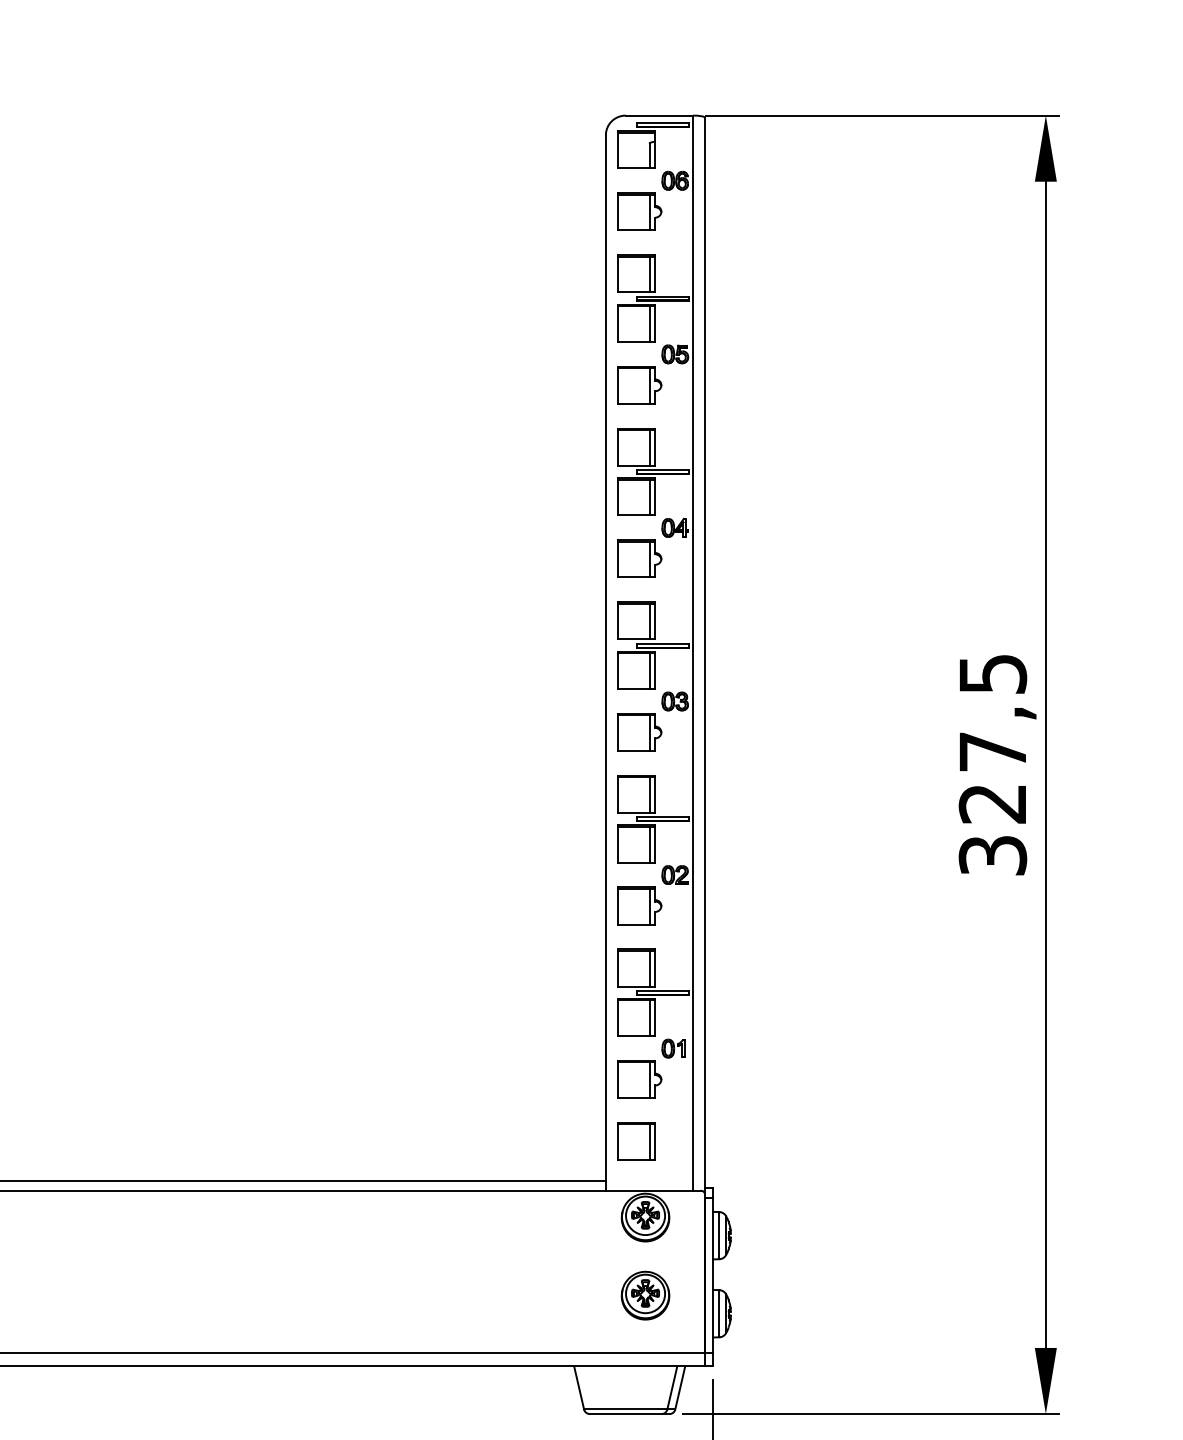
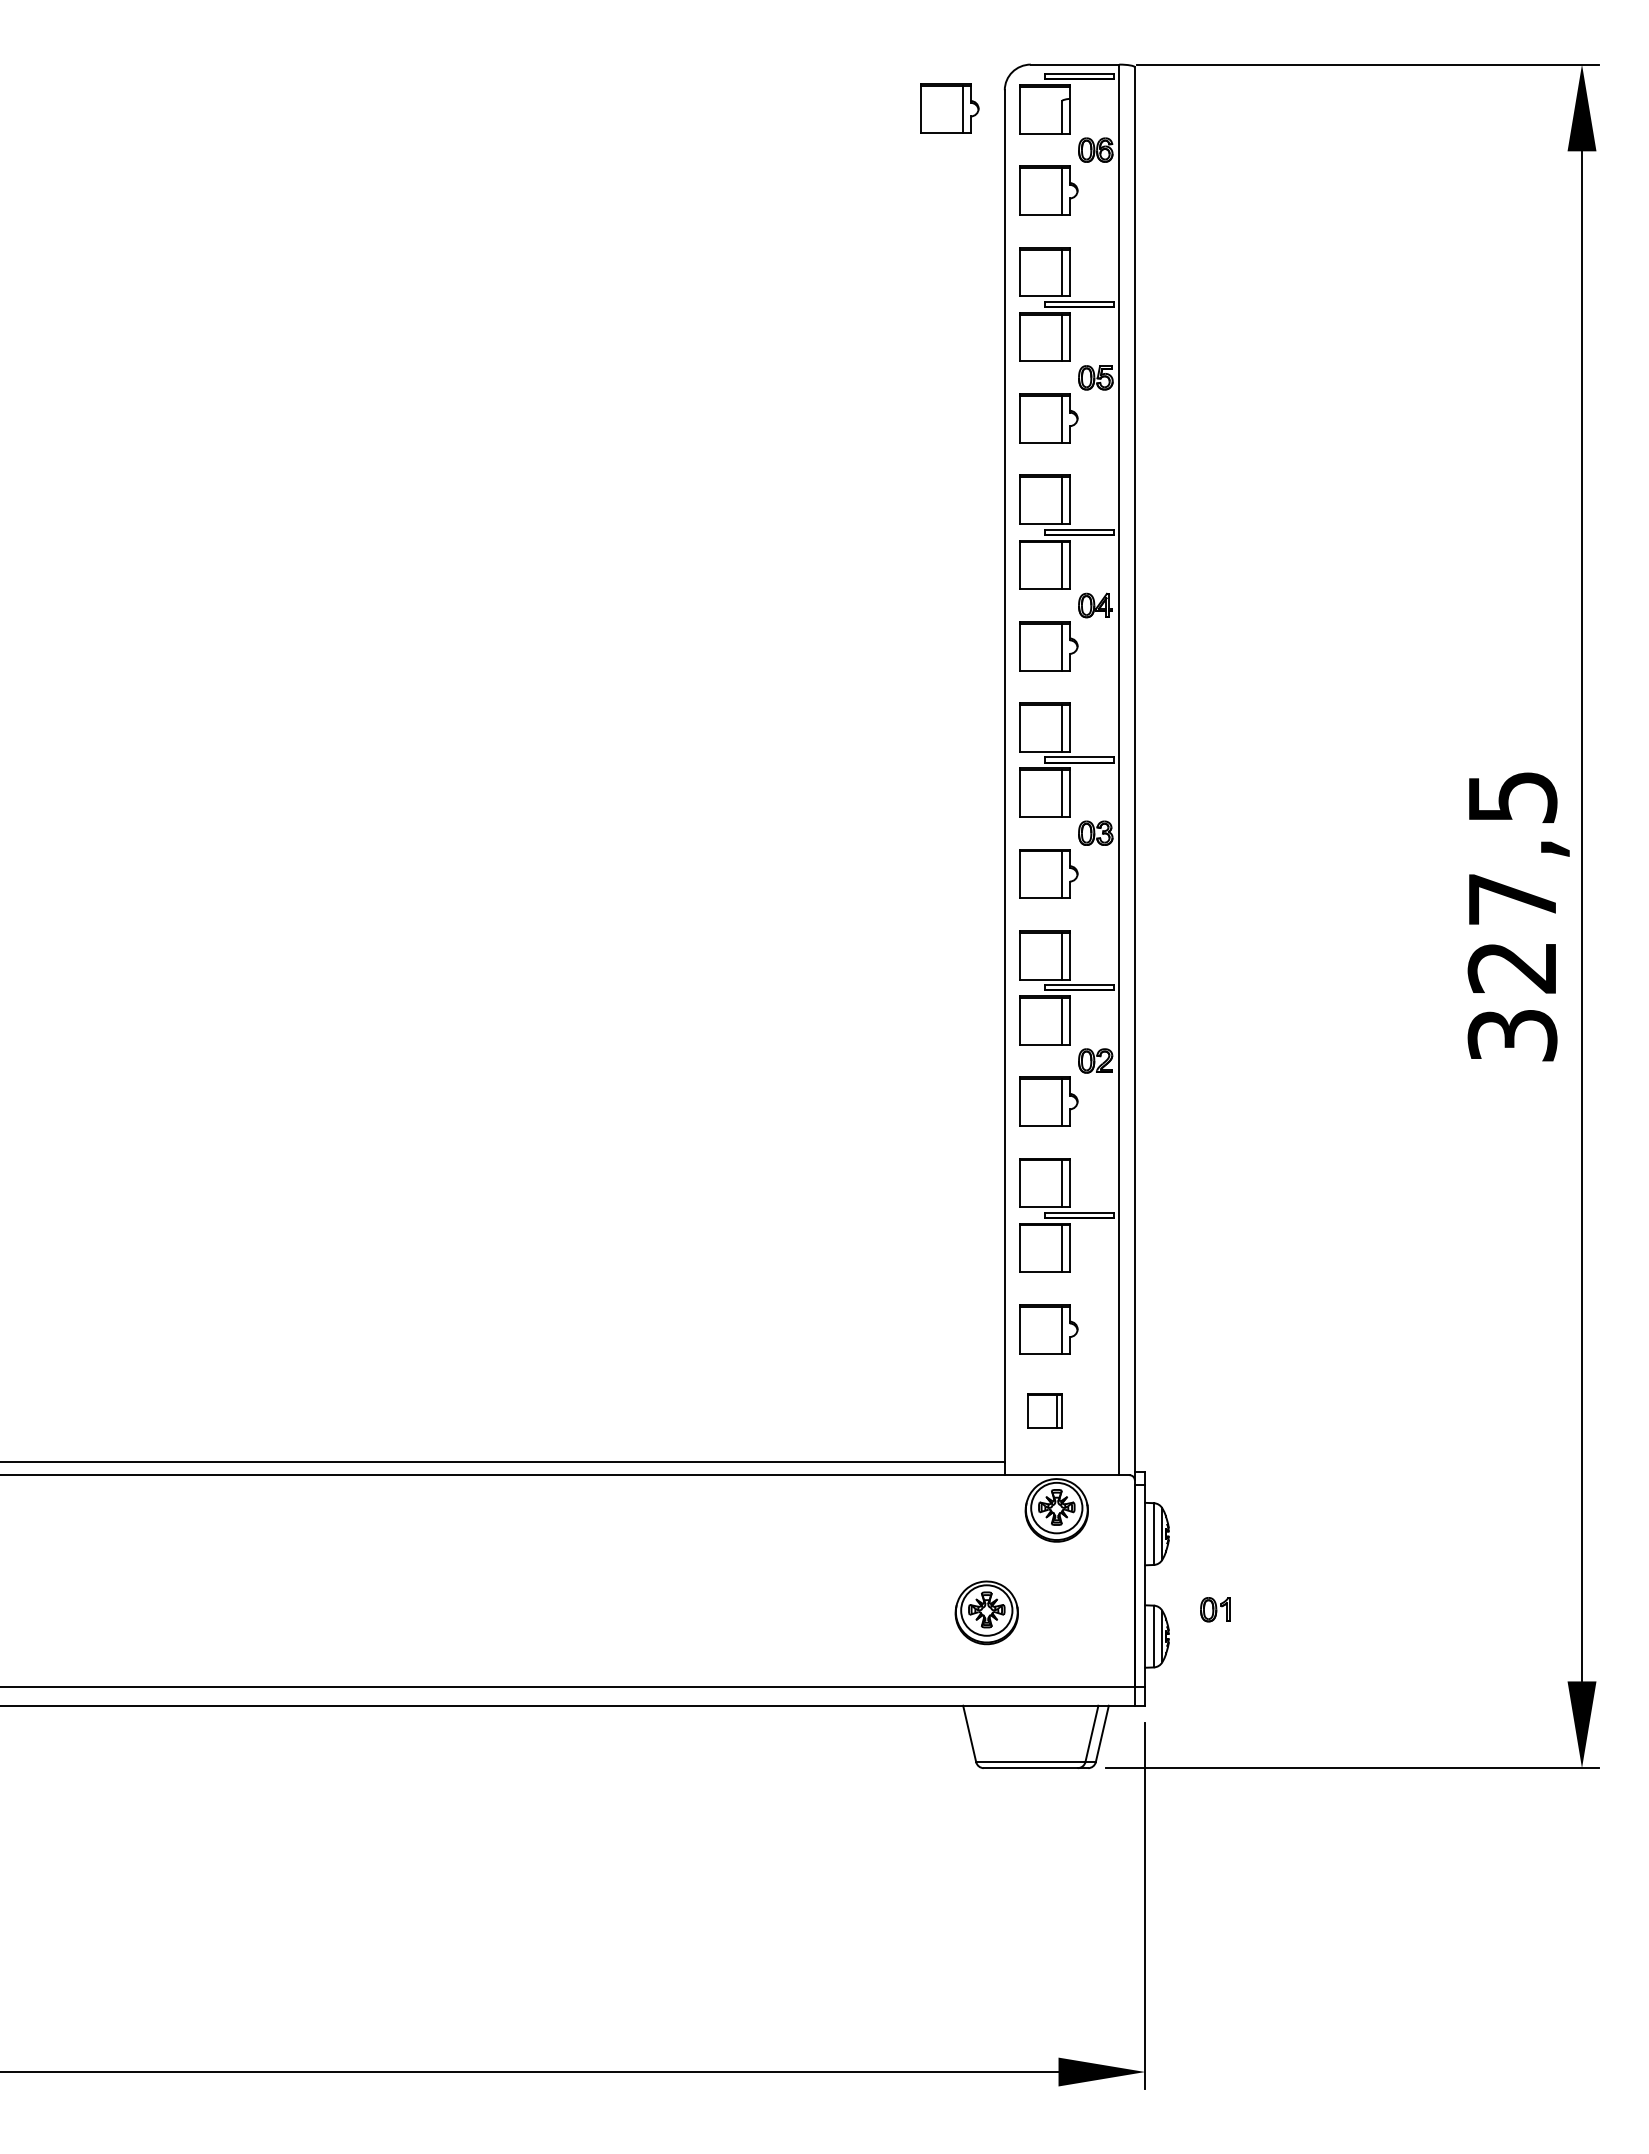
part: (563, 149) -> (949, 108), added
part: (673, 1048) -> (1215, 1609), moved
part: (636, 1141) -> (1044, 1410), size x0.7
part: (645, 1295) -> (986, 1612), moved

